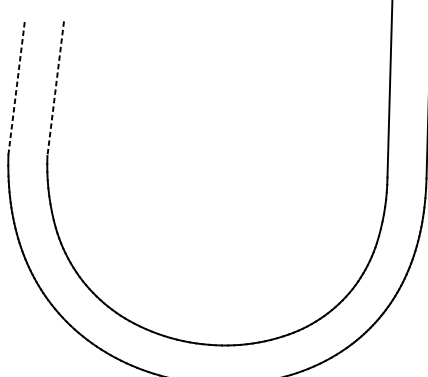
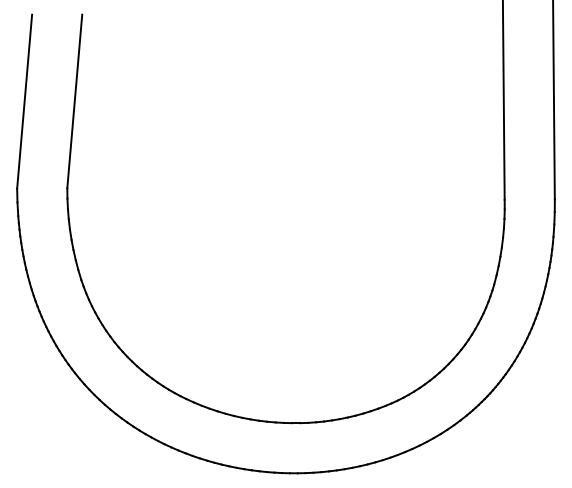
line: (16, 87) -> (24, 101), dashed -> solid
line: (55, 89) -> (74, 102), dashed -> solid

